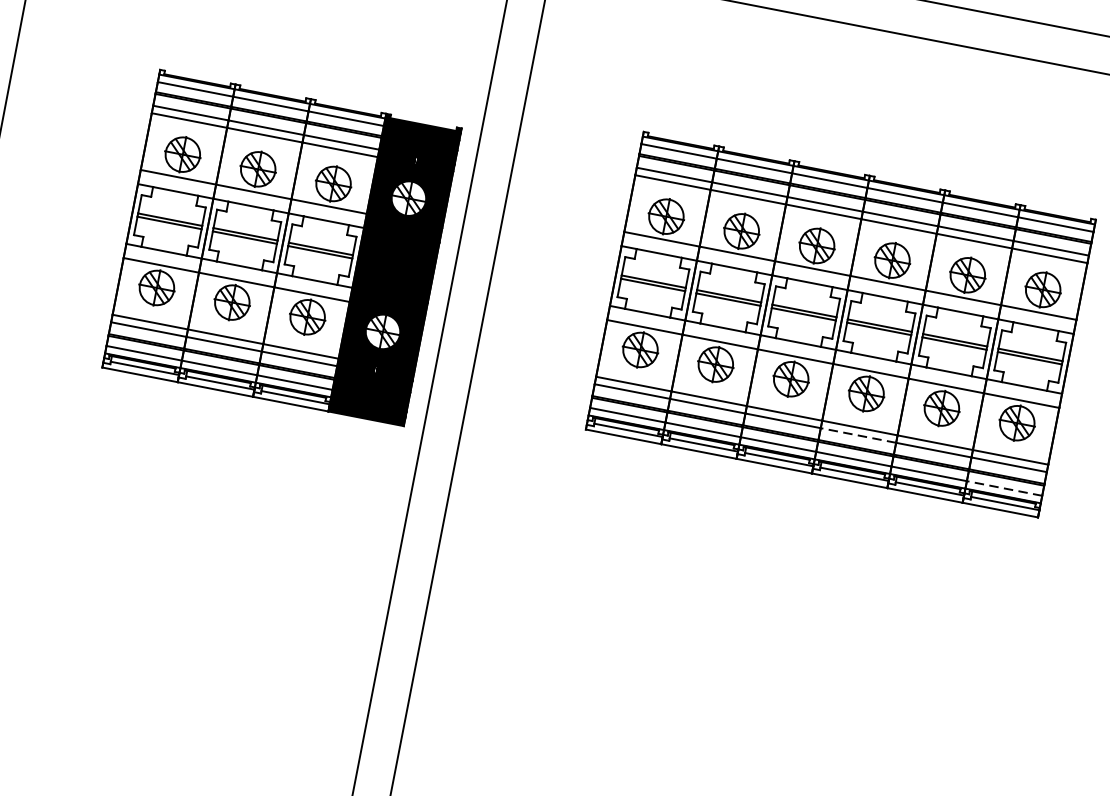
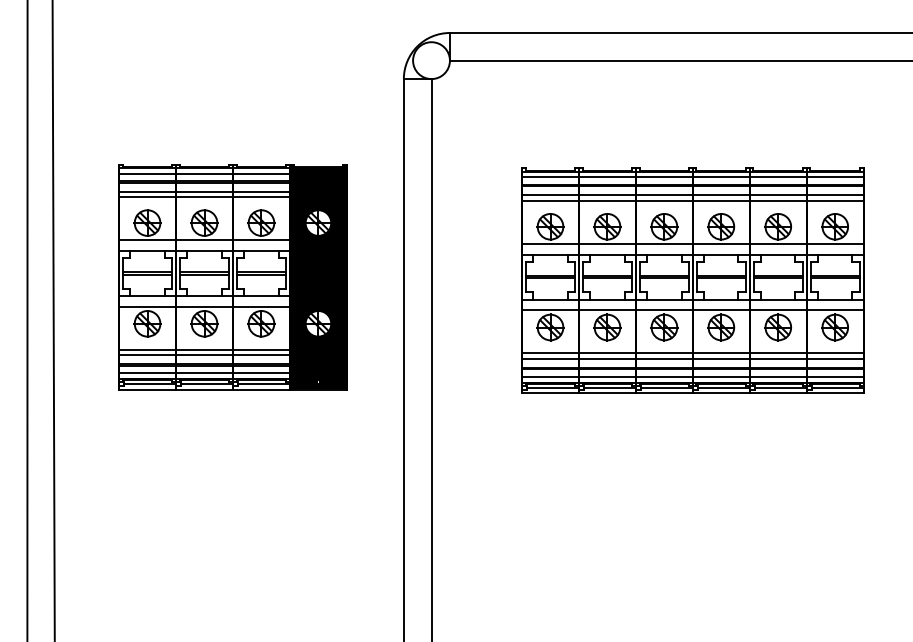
part: (281, 248) -> (232, 277), moved
line: (857, 434) -> (720, 358), dashed -> solid
line: (1003, 487) -> (834, 376), dashed -> solid

